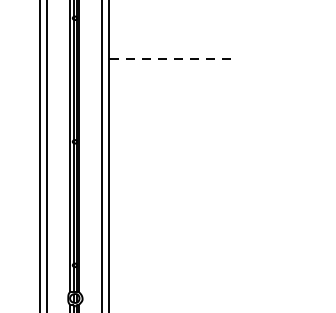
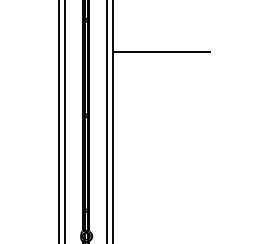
line: (172, 59) -> (161, 52), dashed -> solid

